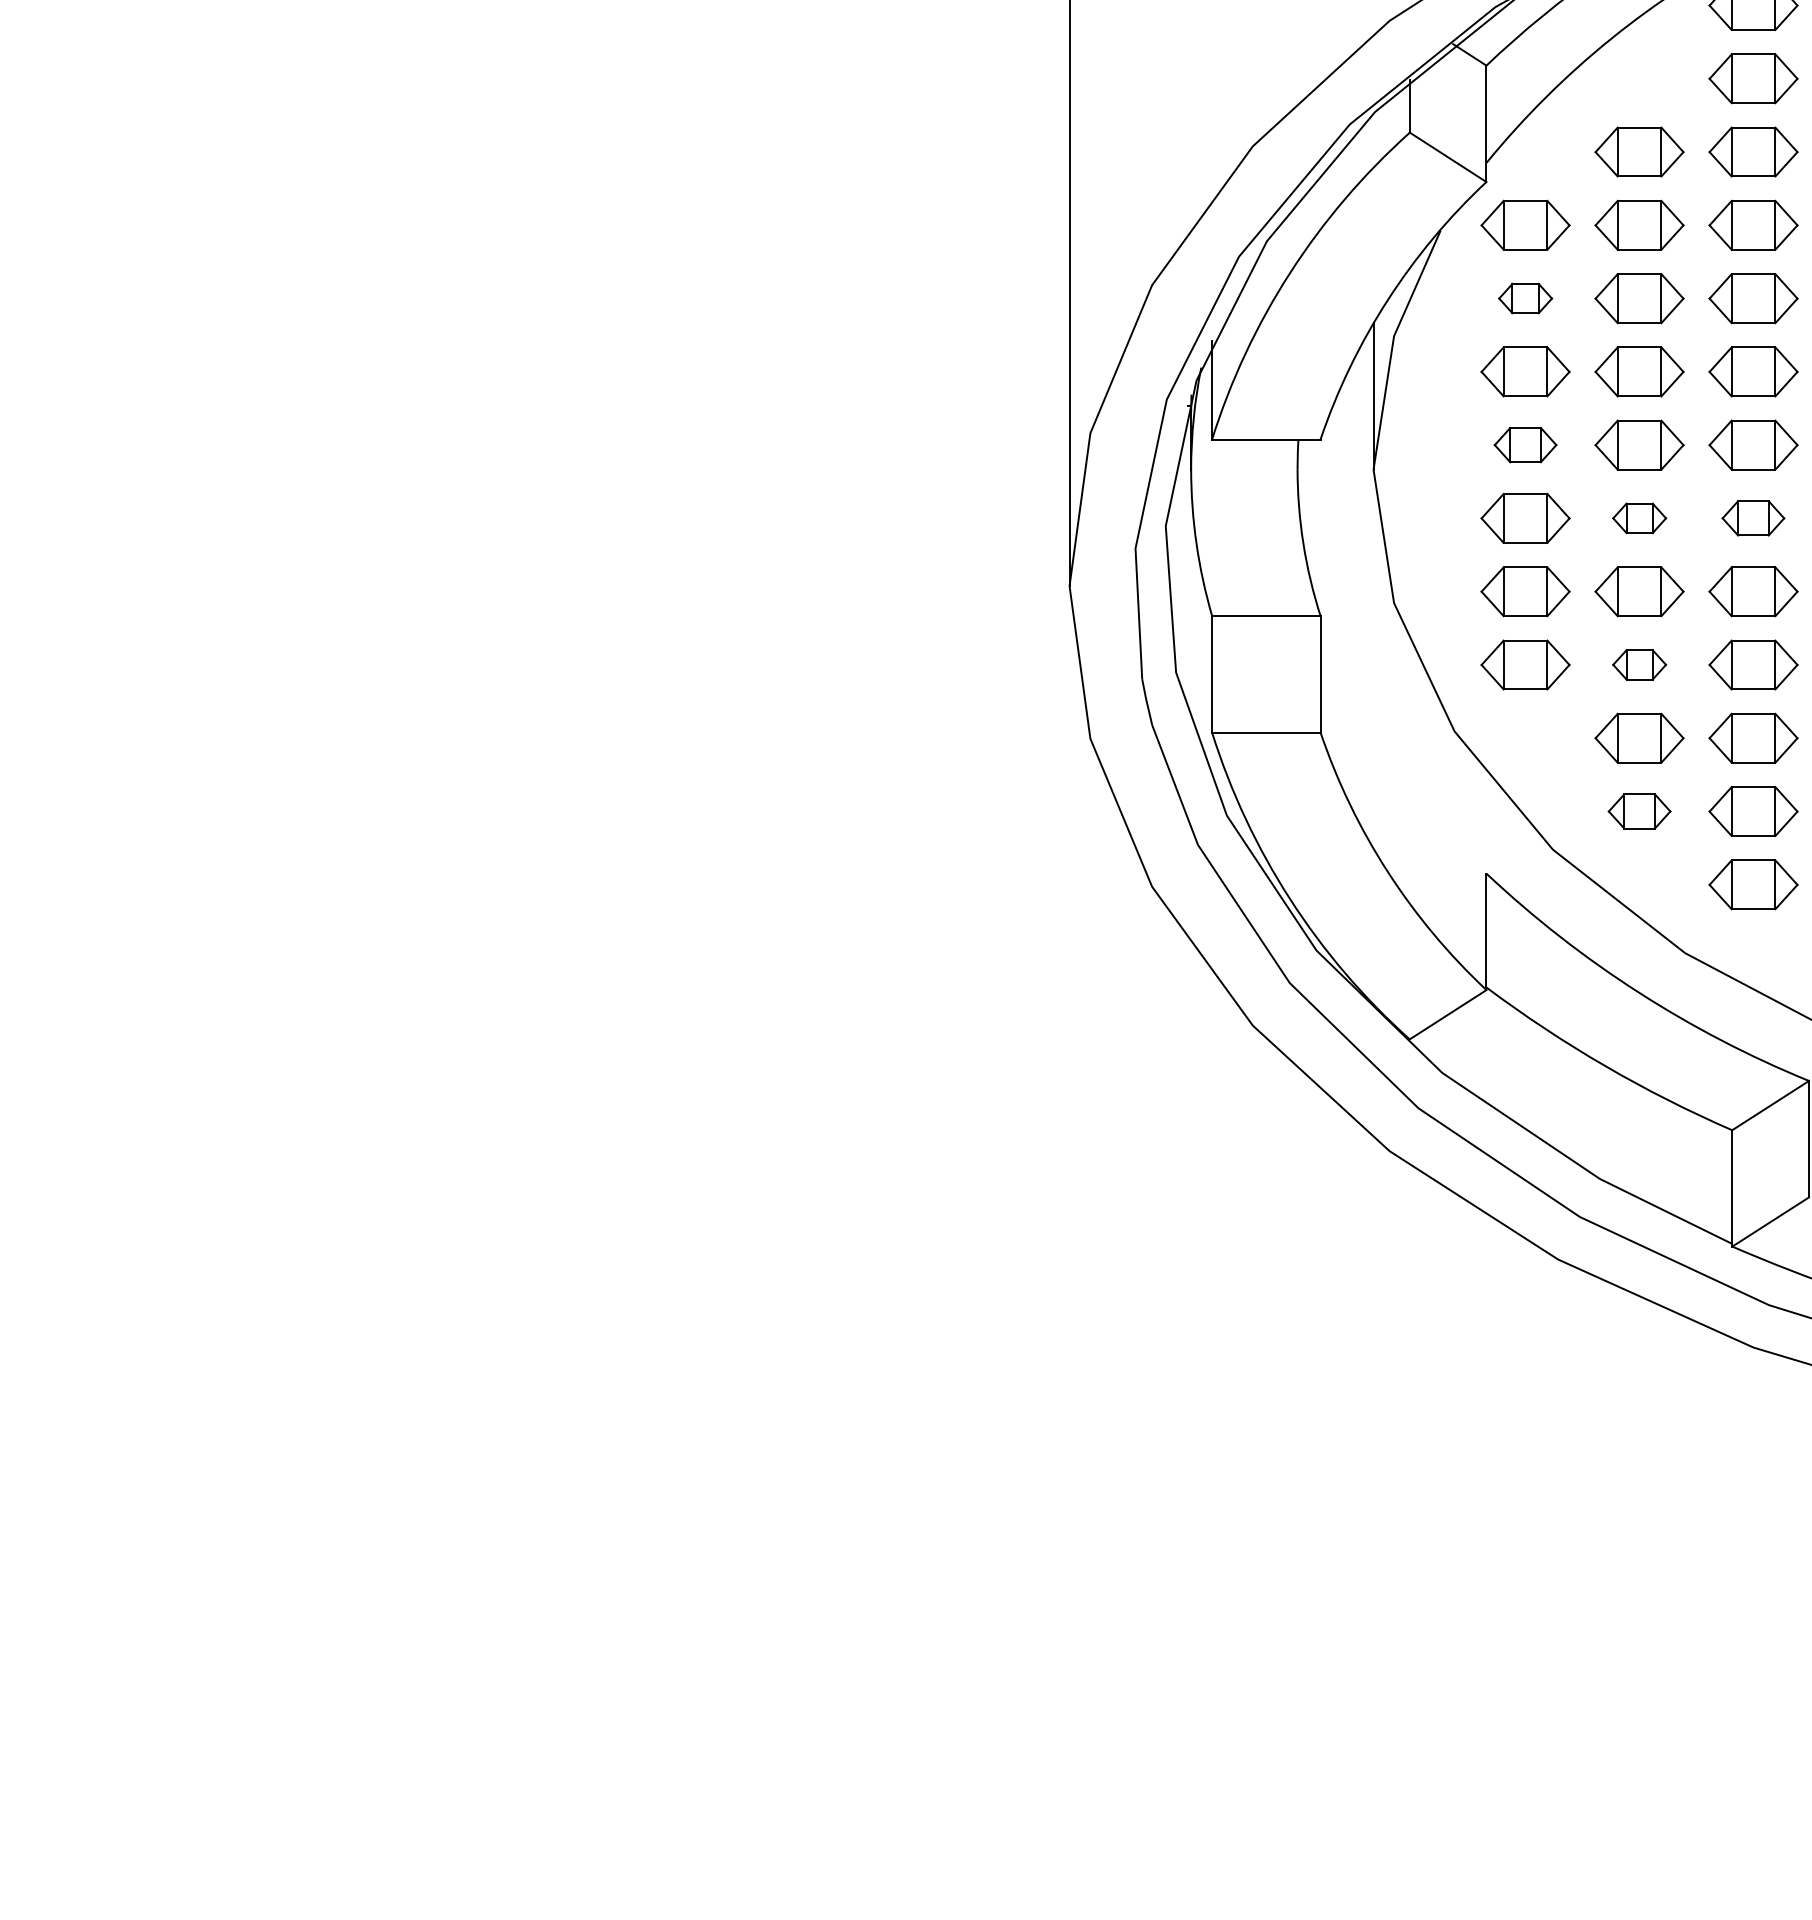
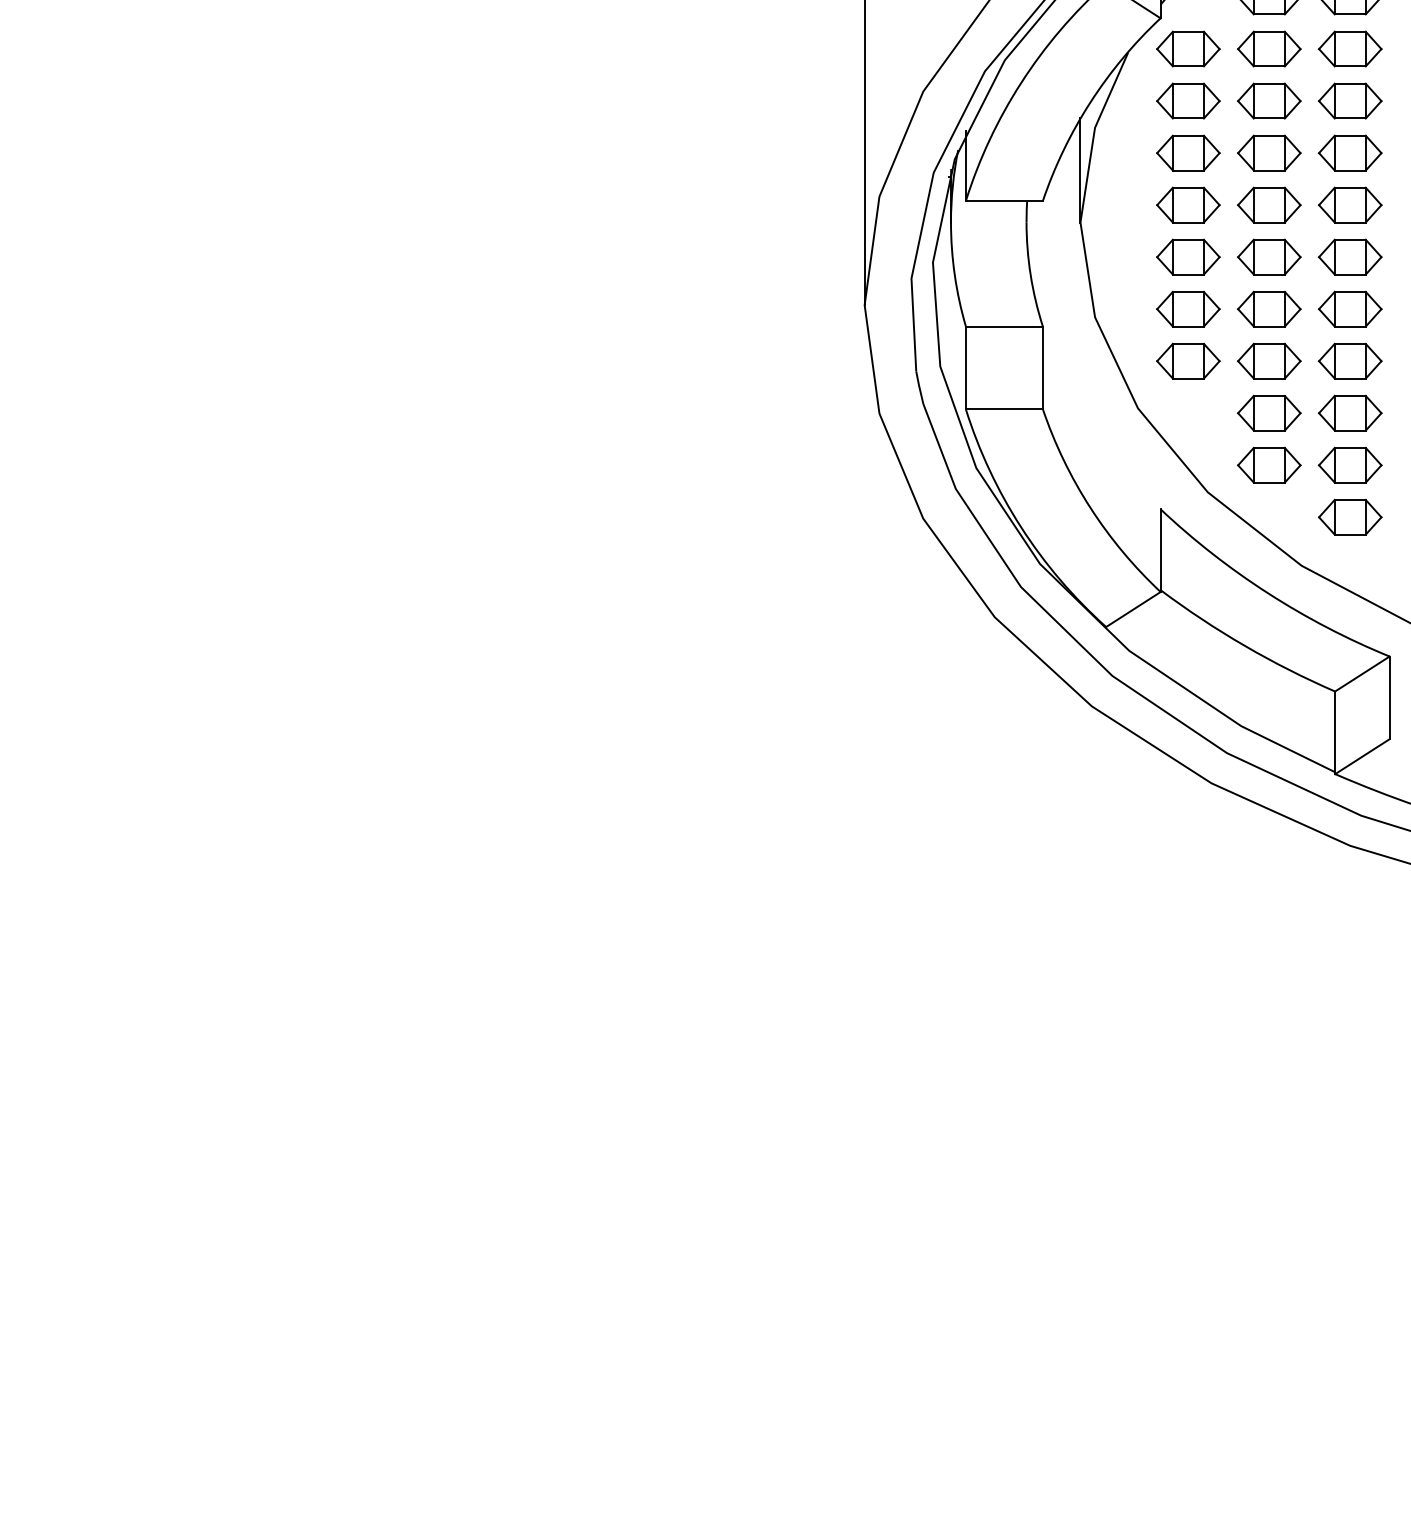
part: (1525, 297) -> (1188, 100), size x1.67
part: (1525, 444) -> (1188, 204), size x1.43
part: (1639, 517) -> (1269, 256), size x1.67
part: (1752, 517) -> (1349, 256), size x1.43
part: (1639, 663) -> (1269, 360), size x1.67
part: (1639, 810) -> (1269, 464), size x1.43

